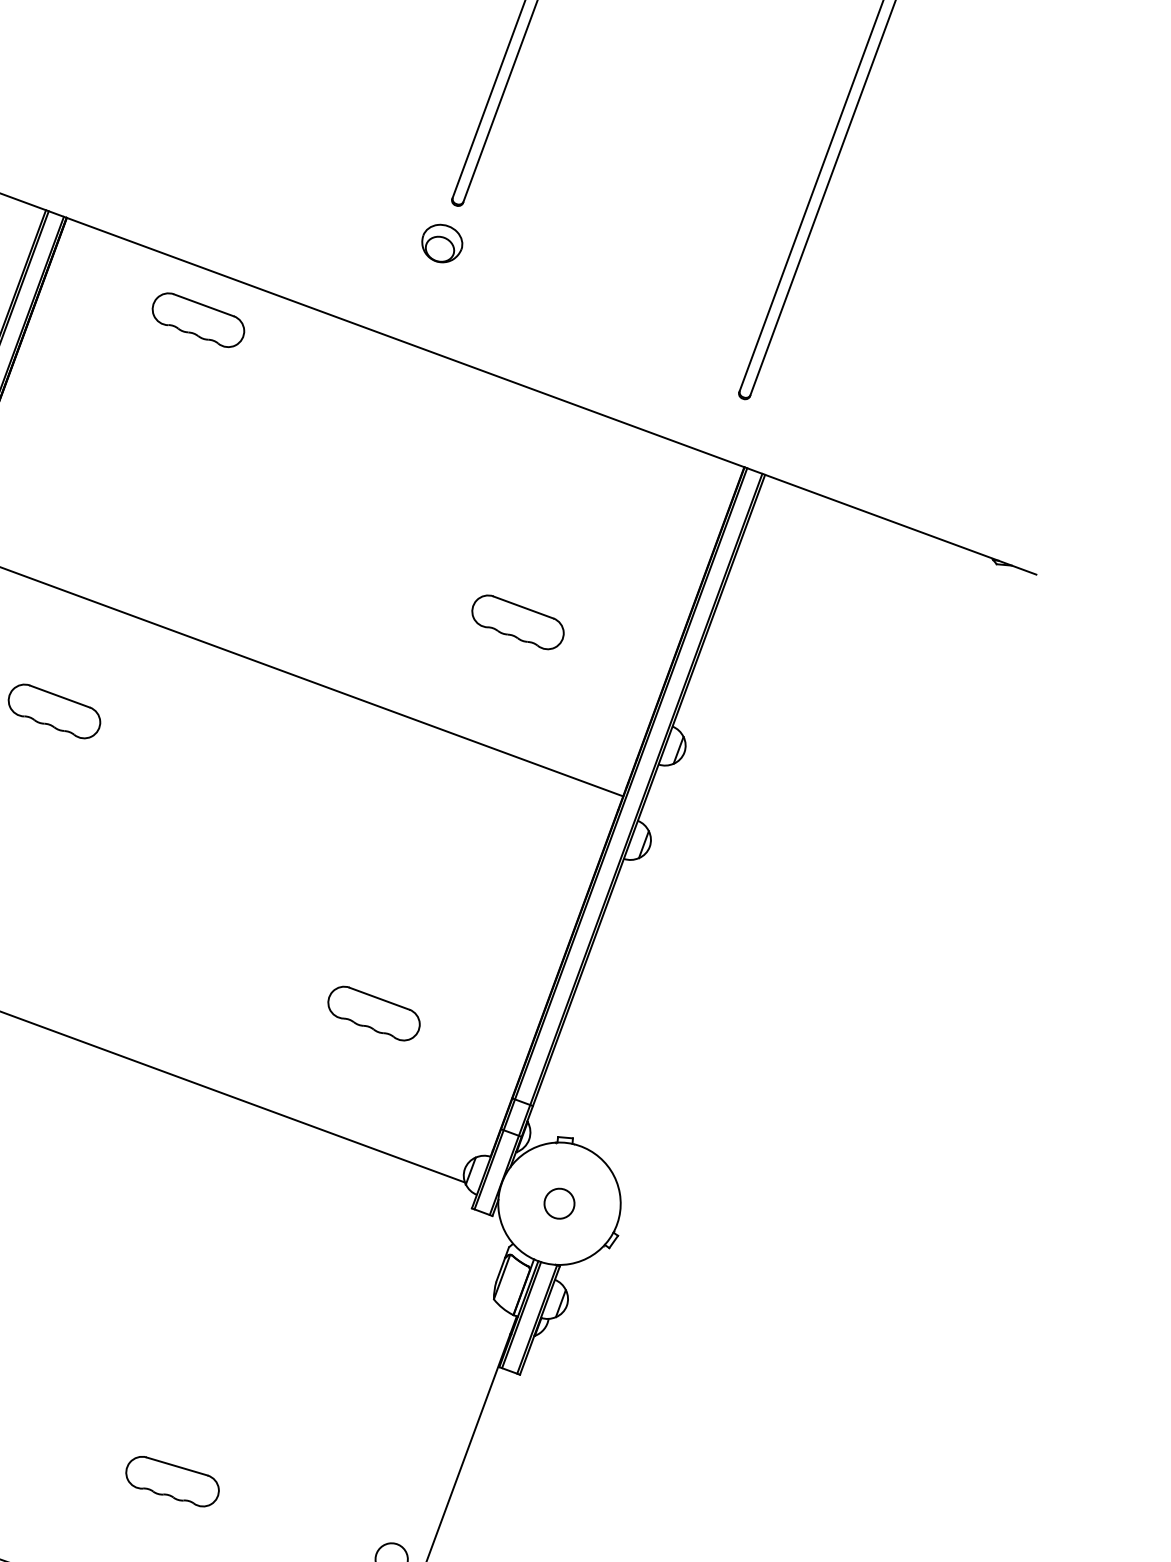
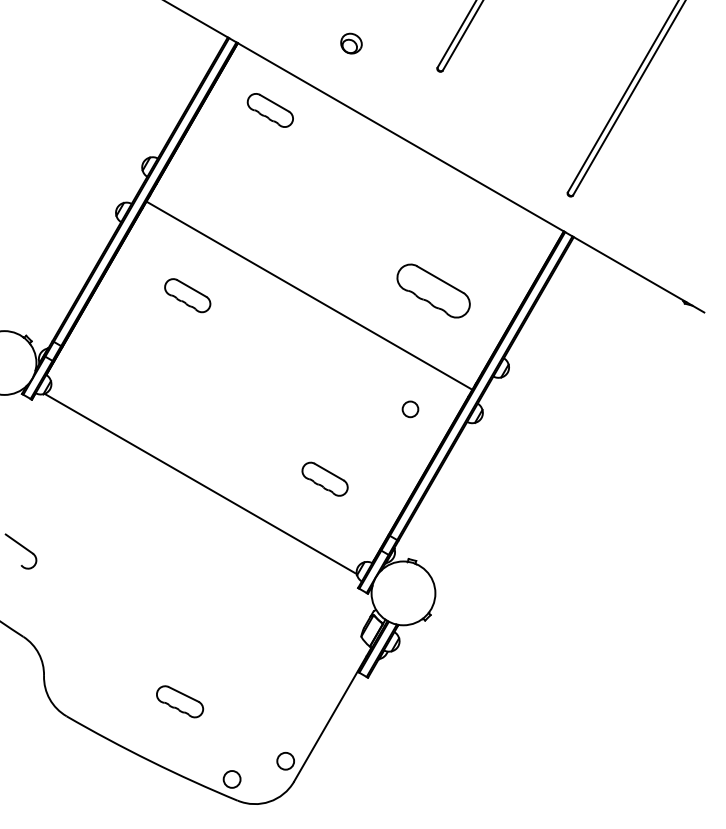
part: (442, 243) -> (351, 43), moved
part: (196, 320) -> (269, 110), moved
part: (517, 621) -> (433, 290), size x1.6
circle: (559, 1203) -> (410, 409), moved

